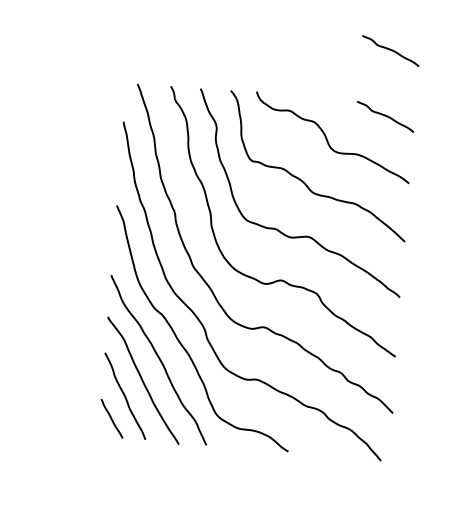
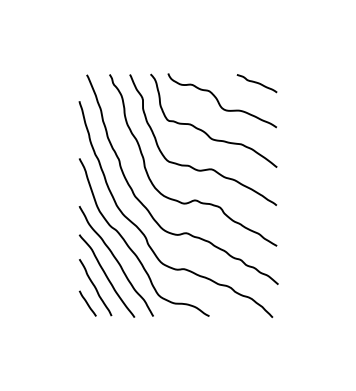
curve: (389, 50) -> (256, 38), removed

